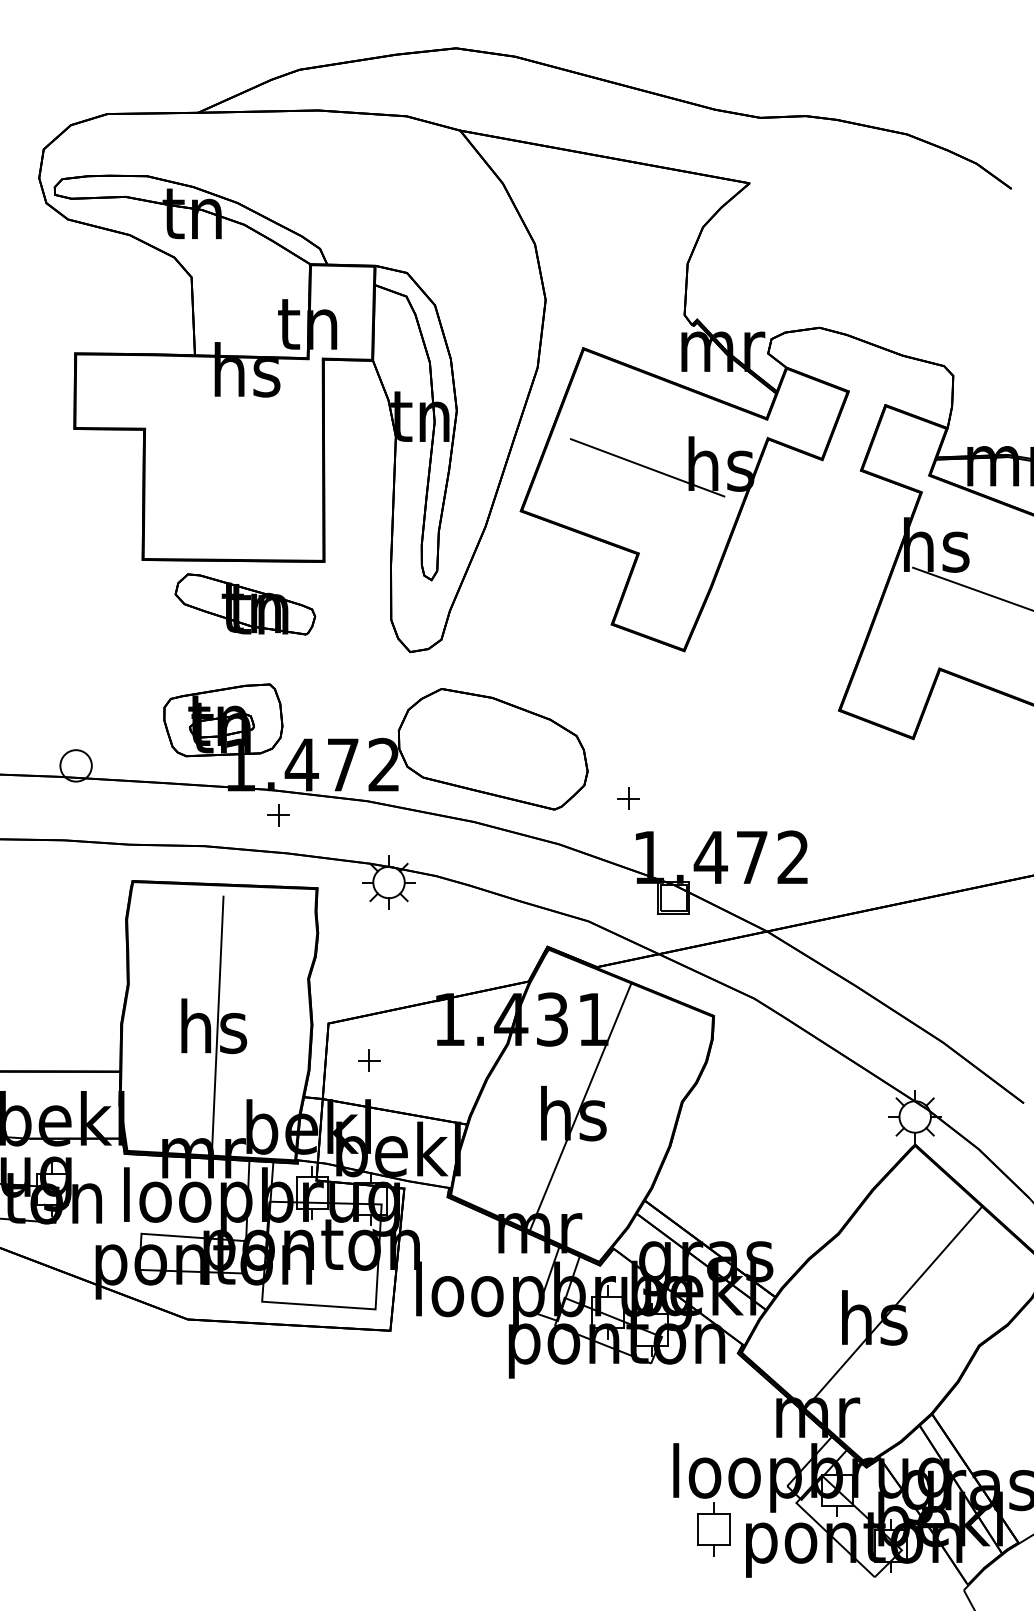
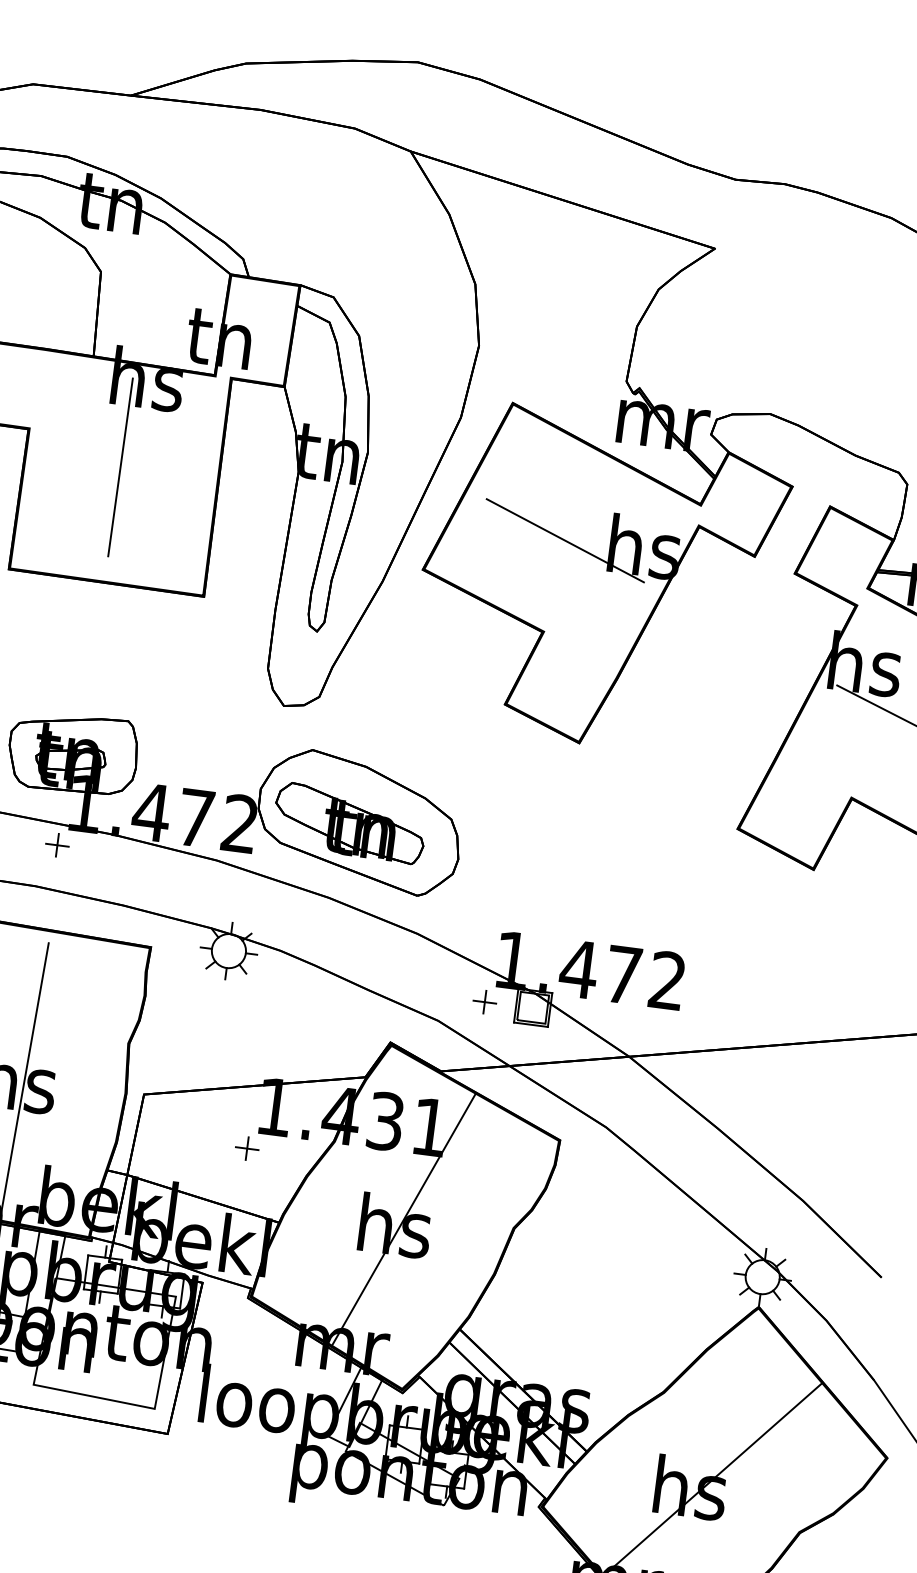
line: (232, 453) -> (120, 467), added
part: (245, 604) -> (350, 823), moved
part: (628, 798) -> (484, 1001), moved
part: (278, 815) -> (57, 845), moved
part: (369, 1060) -> (247, 1148), moved

